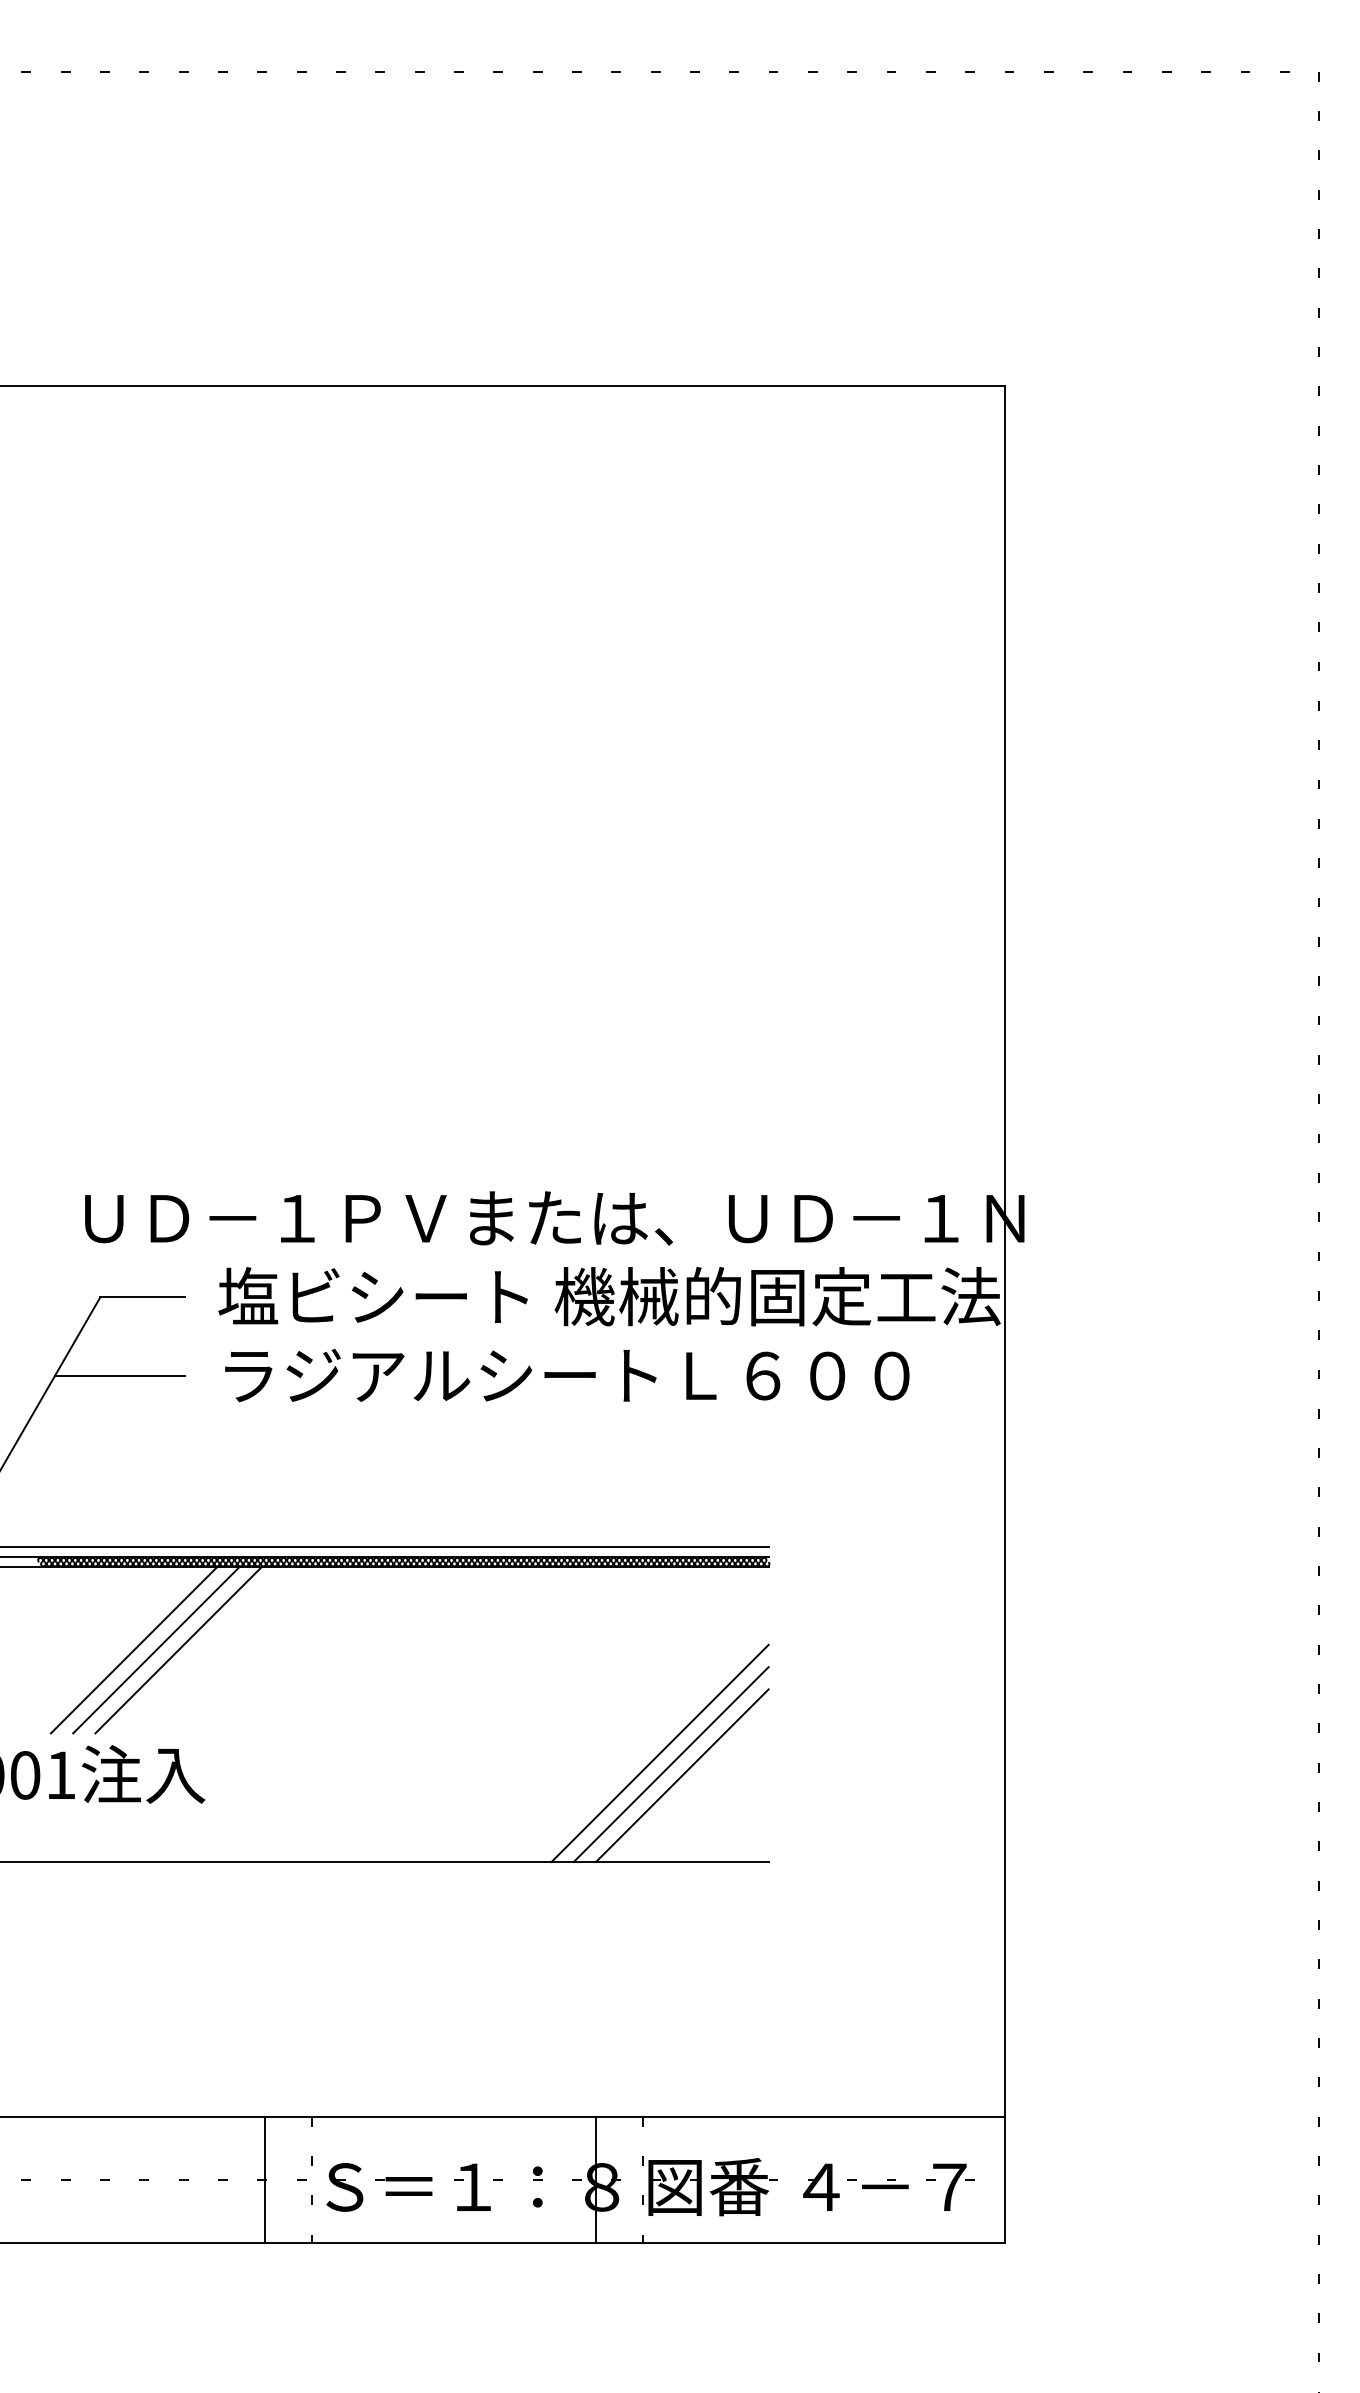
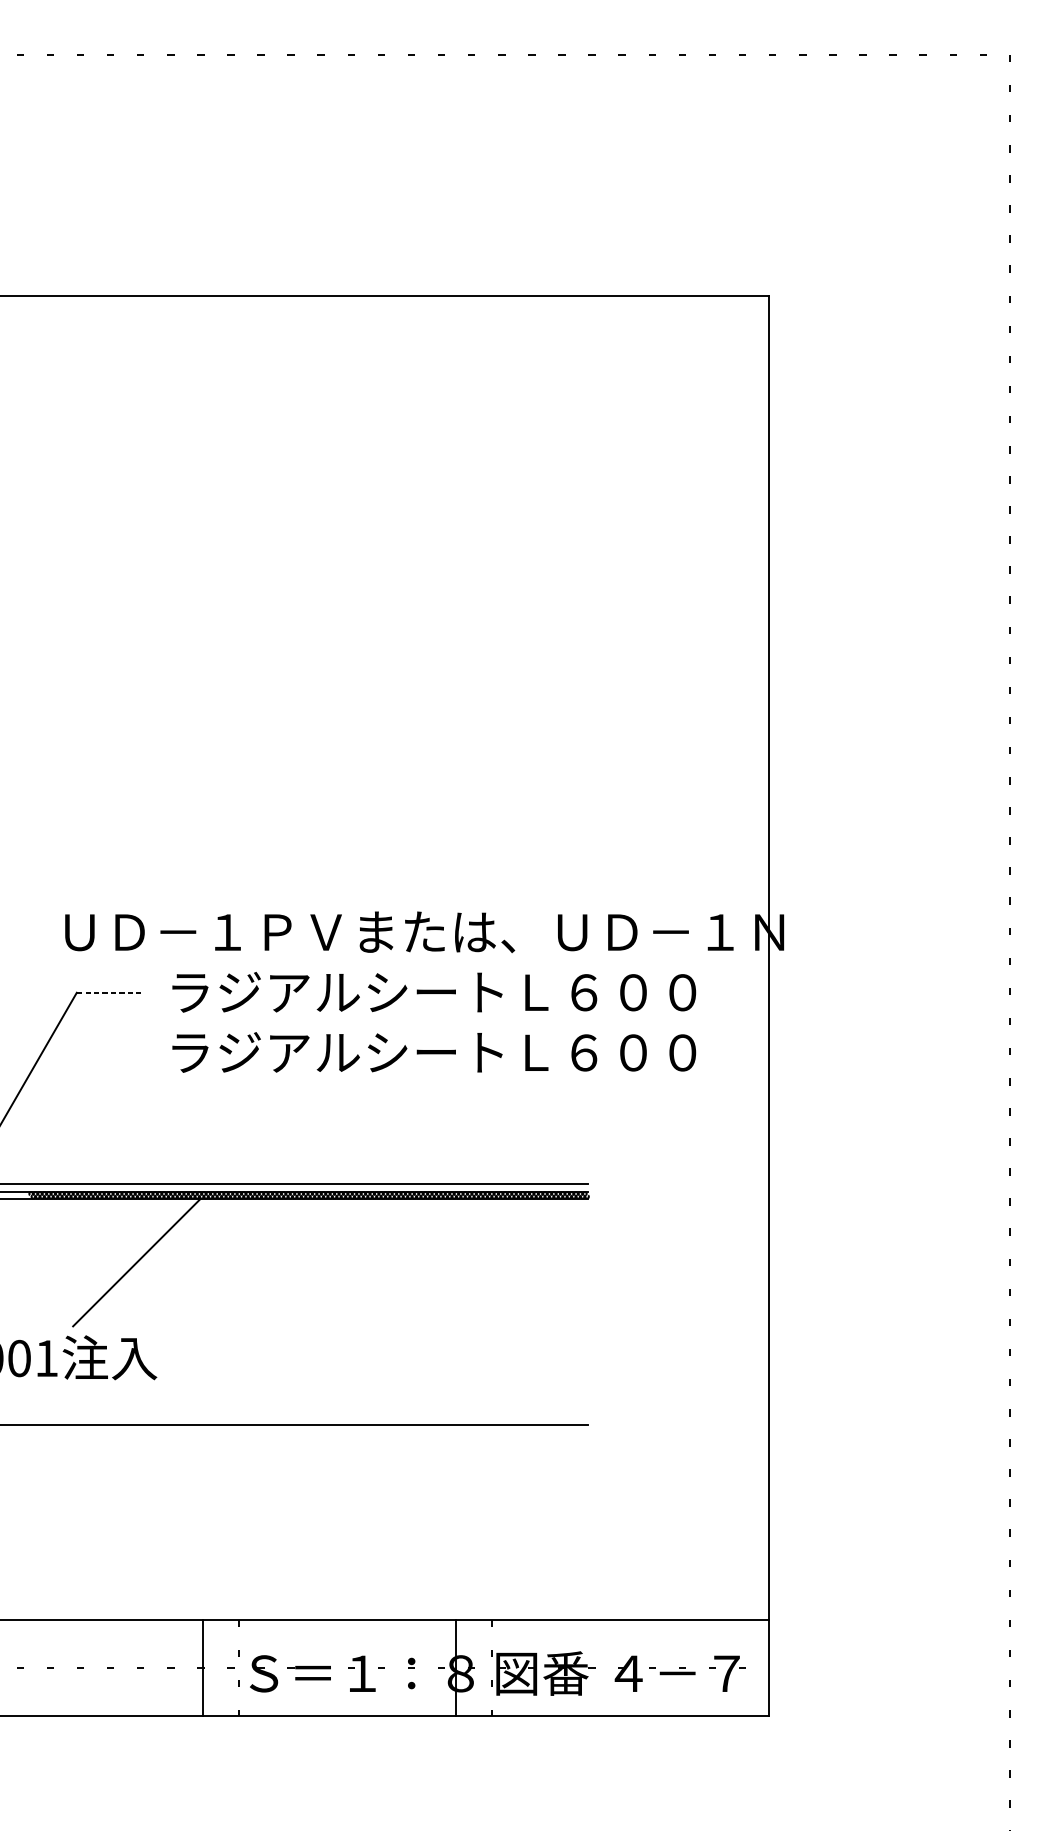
text: (609, 1296) -> (466, 992), 塩ビシート 機械的固定工法 -> ラジアルシートＬ６００
line: (141, 1297) -> (108, 992), solid -> dashed
line: (119, 1376) -> (91, 1053), removed
line: (133, 1650) -> (102, 1262), removed
line: (156, 1650) -> (119, 1262), removed
line: (659, 1753) -> (504, 1341), removed
line: (670, 1764) -> (513, 1350), removed
line: (681, 1775) -> (521, 1358), removed

